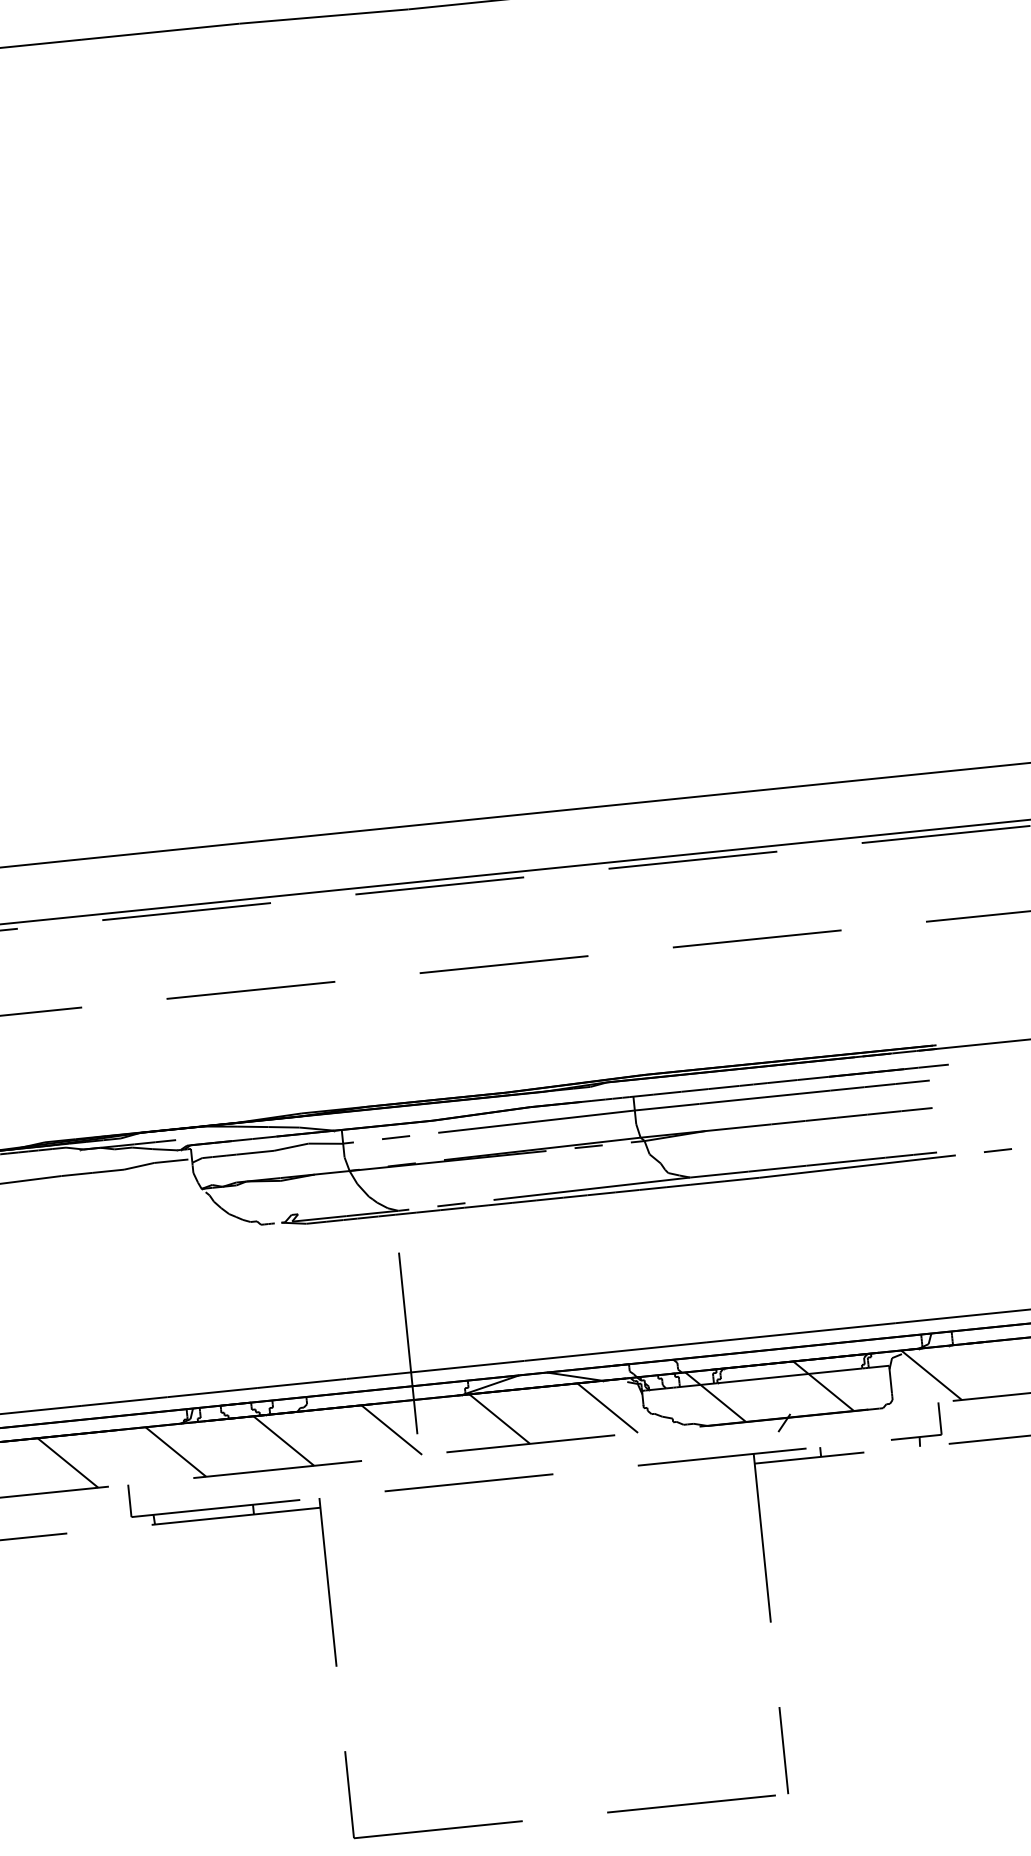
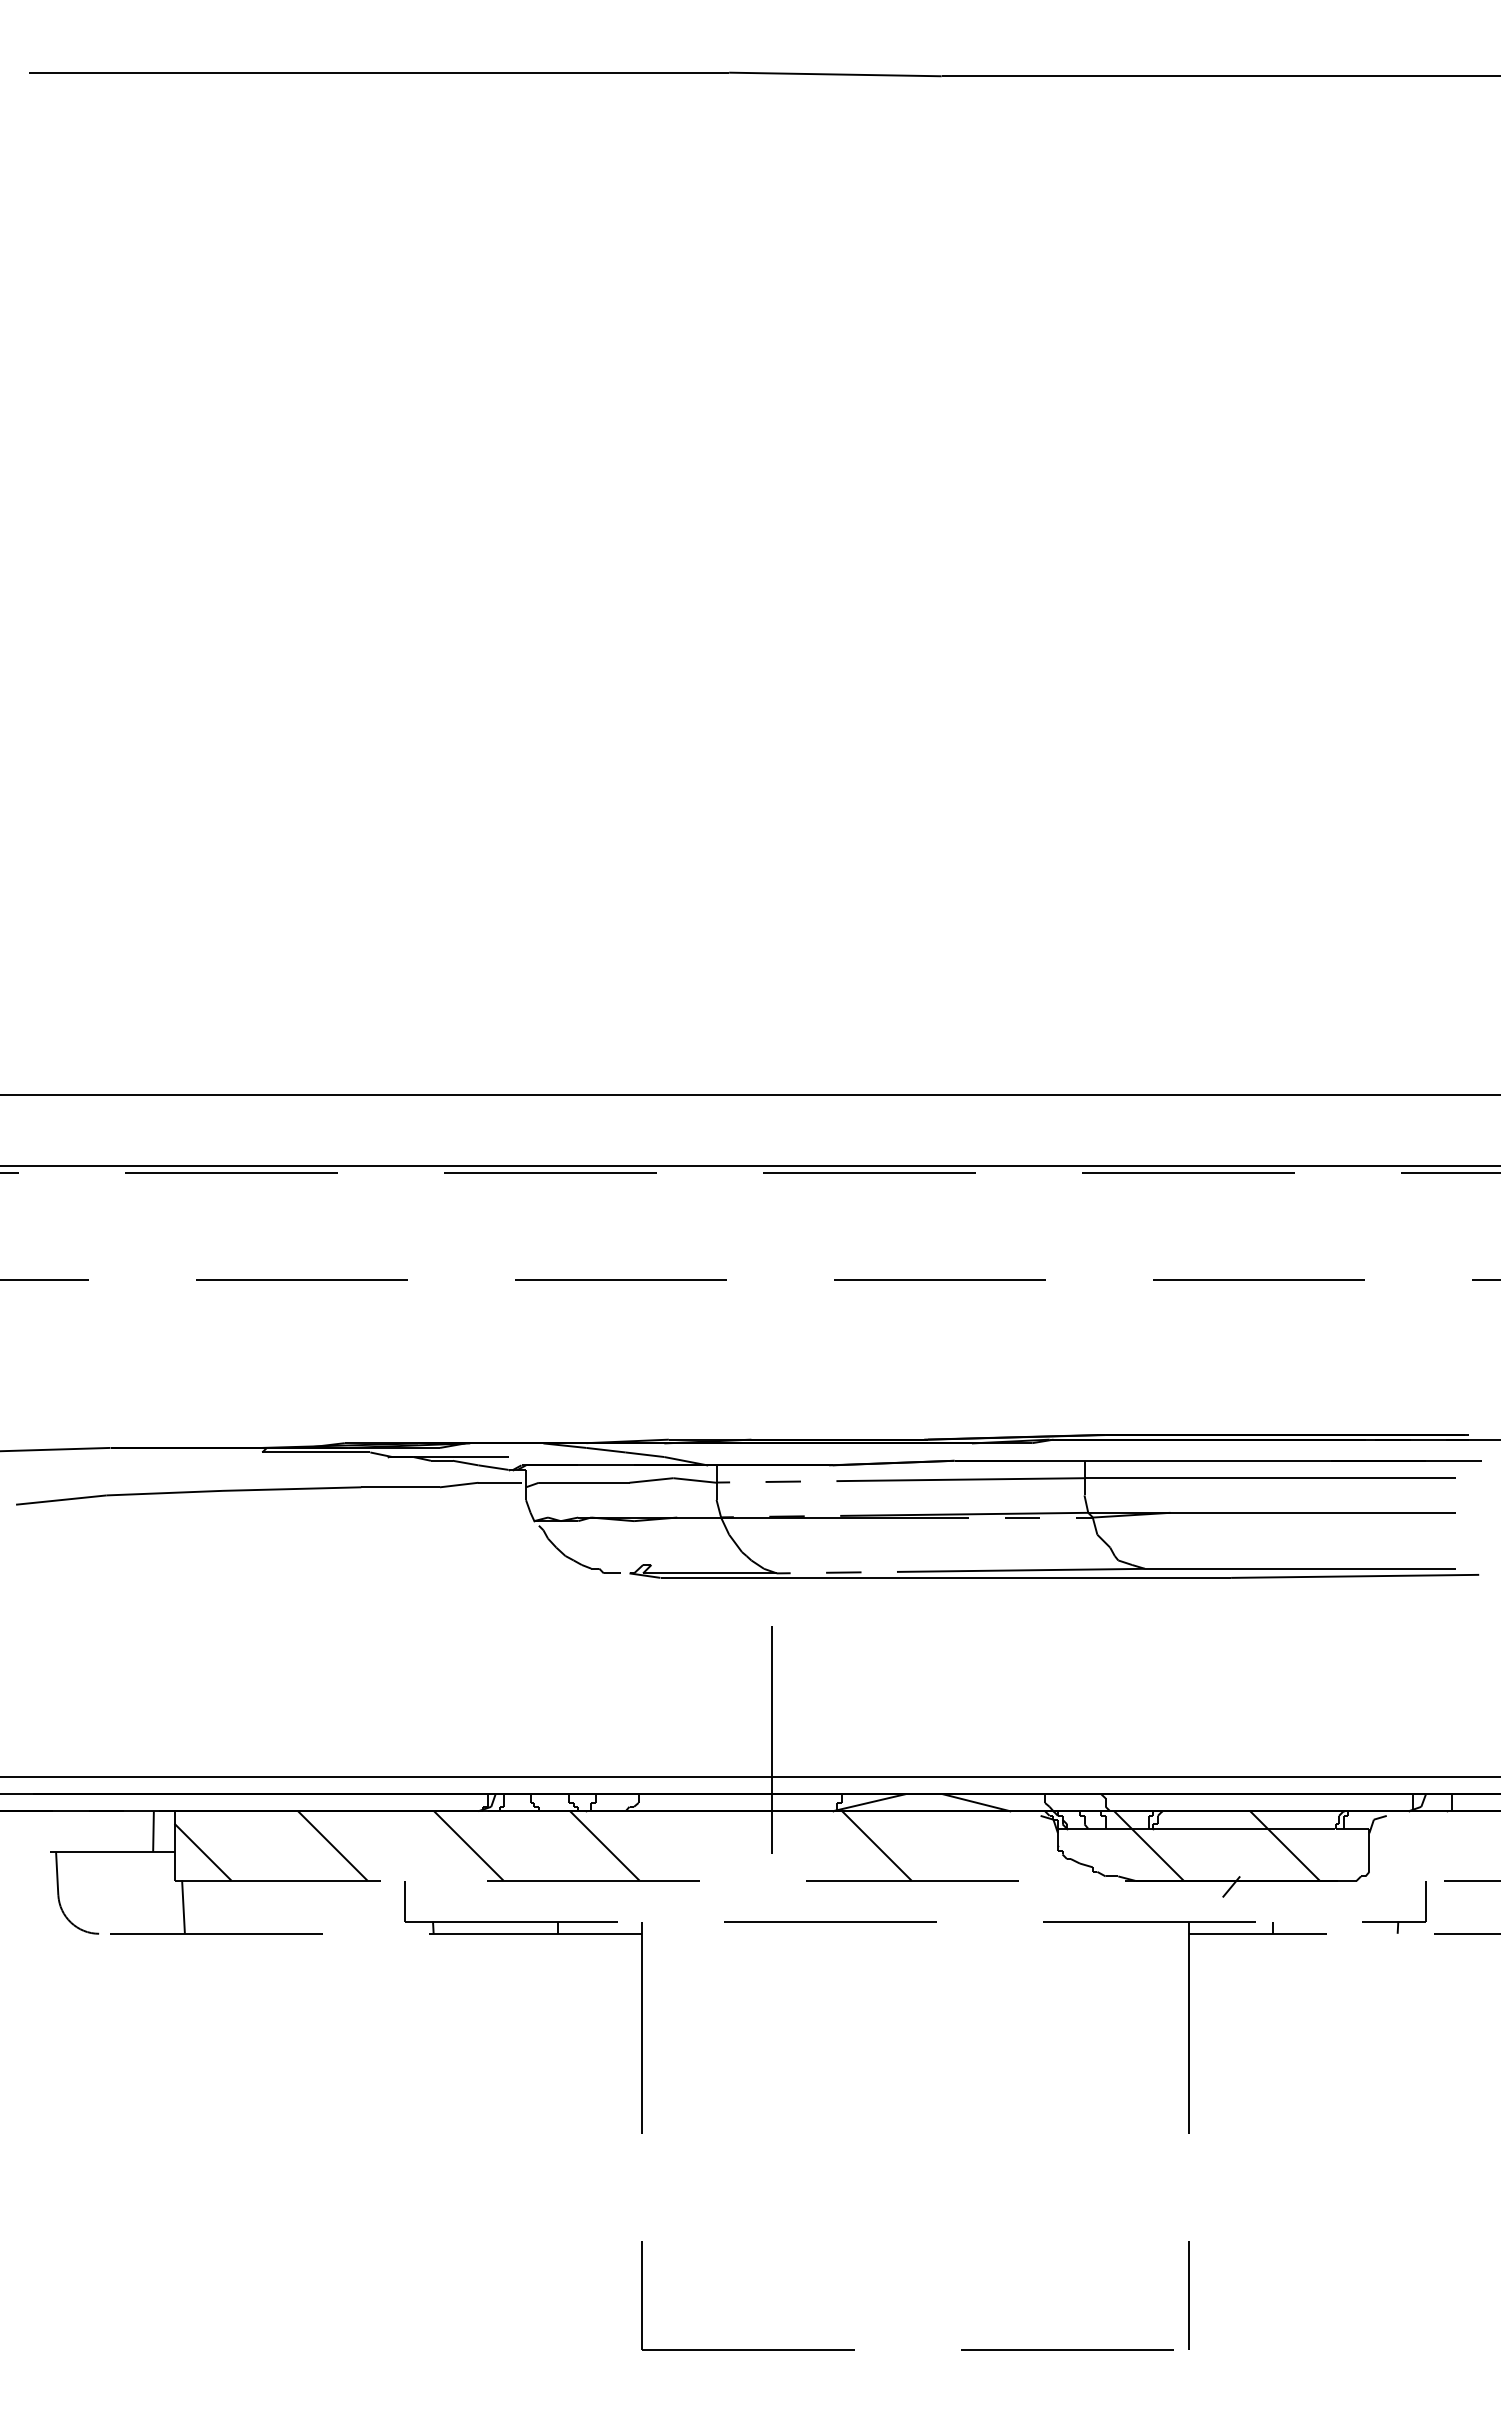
line: (931, 1374) -> (1420, 1845), removed
line: (607, 1407) -> (1012, 1845), removed
line: (391, 1429) -> (740, 1845), removed

